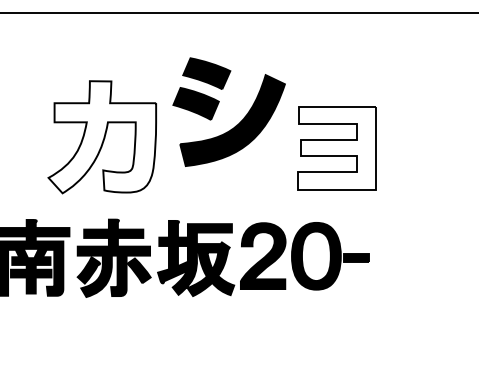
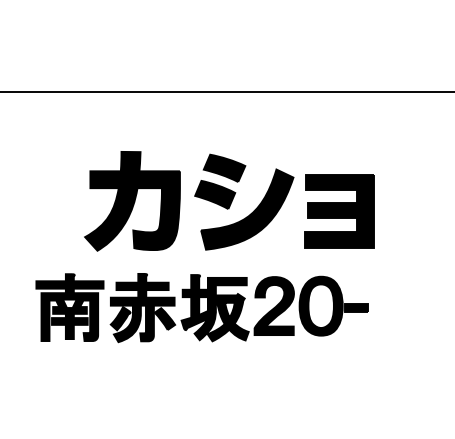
part: (218, 106) -> (234, 197), moved
fill: (102, 136) -> (132, 200), added
fill: (336, 147) -> (338, 210), added

